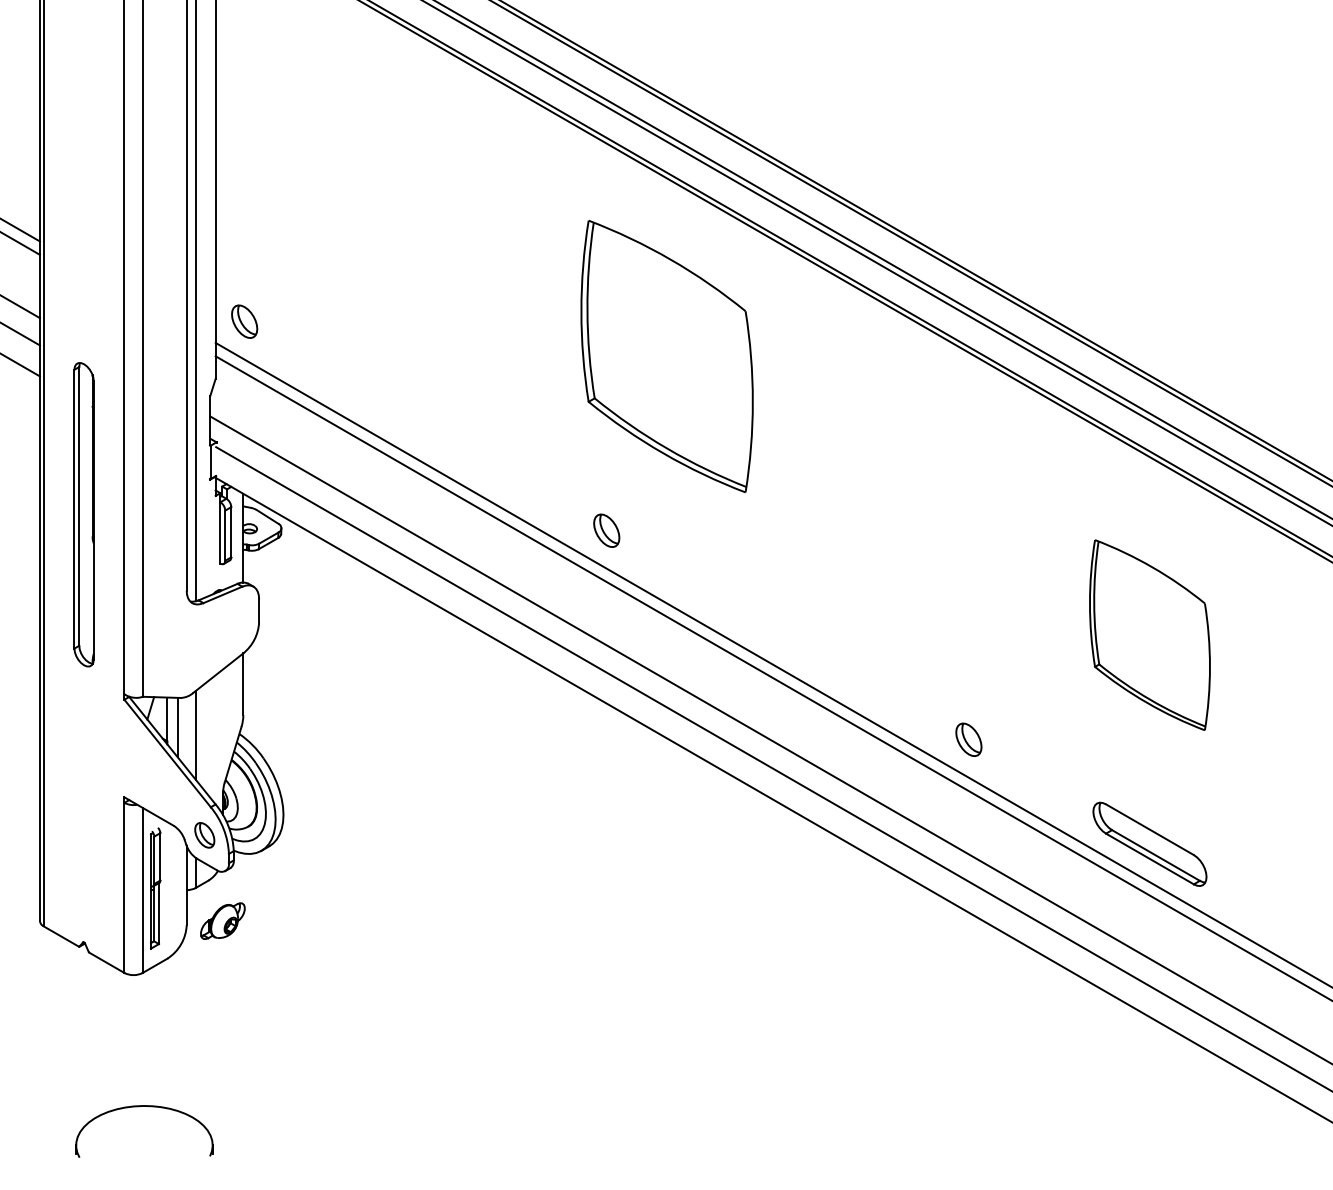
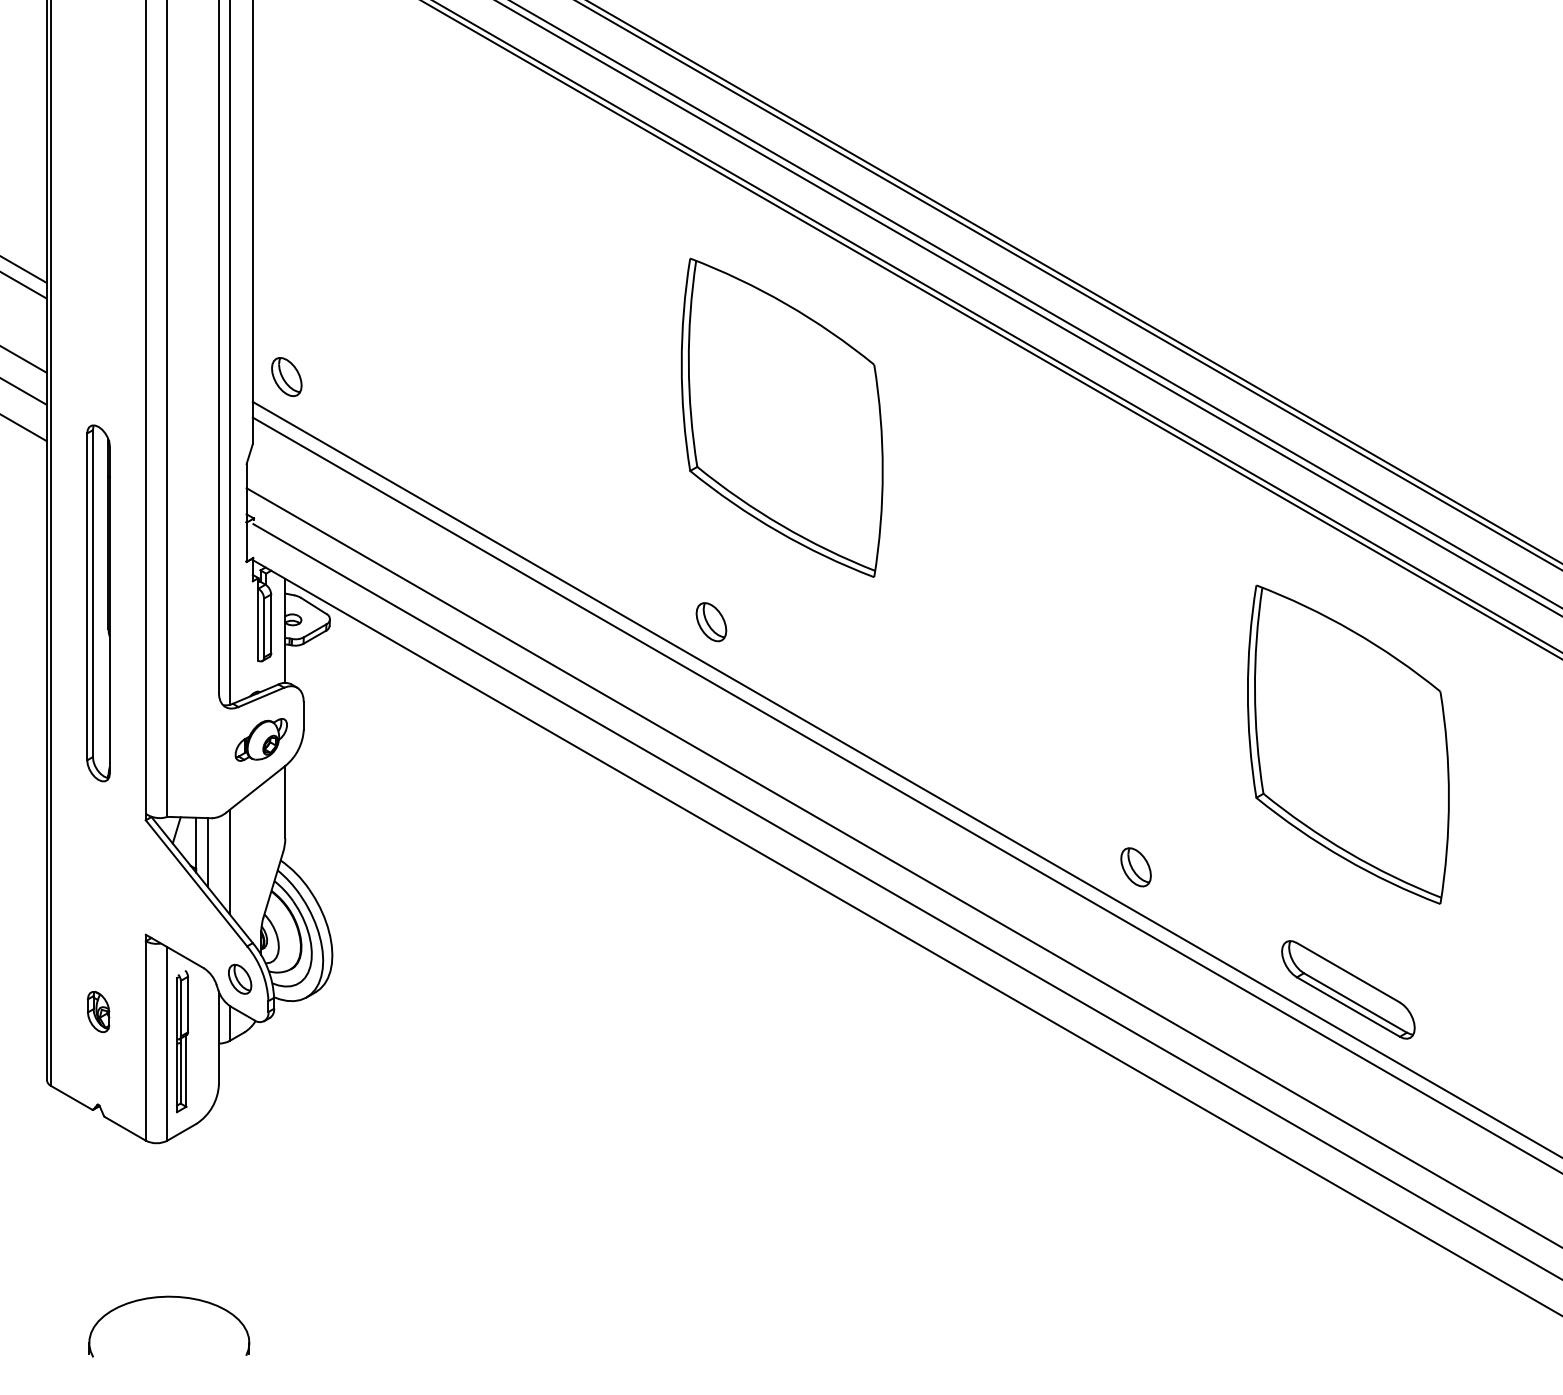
part: (1149, 634) -> (1347, 743), size x1.43
part: (84, 863) -> (99, 1012), added
part: (222, 920) -> (260, 739), moved

